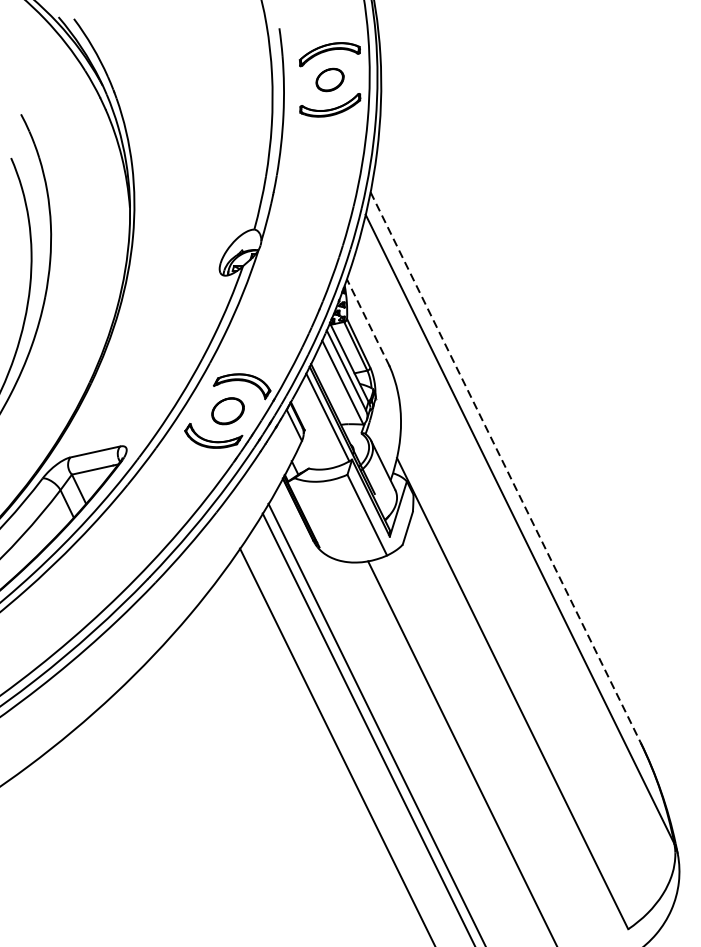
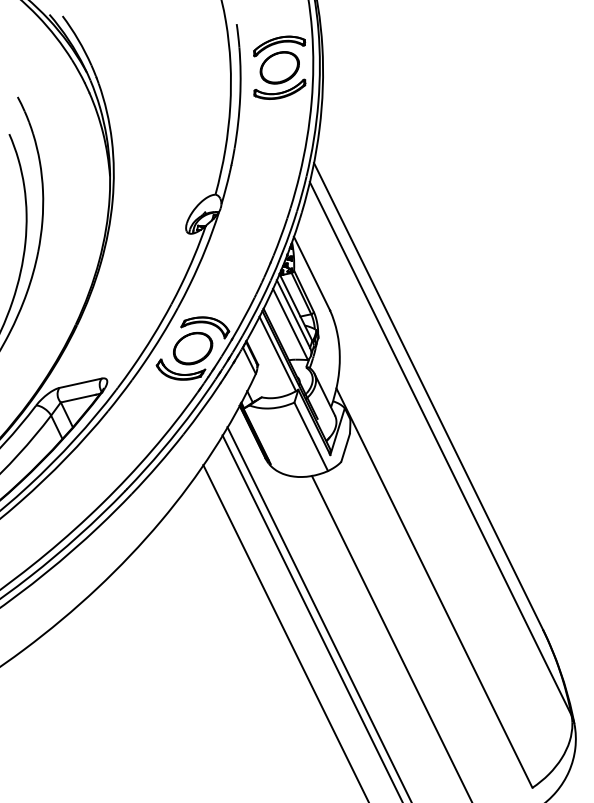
part: (329, 79) -> (279, 67), size x1.67
line: (367, 322) -> (311, 273), dashed -> solid
part: (228, 410) -> (193, 348), size x1.43
line: (505, 467) -> (428, 396), dashed -> solid

